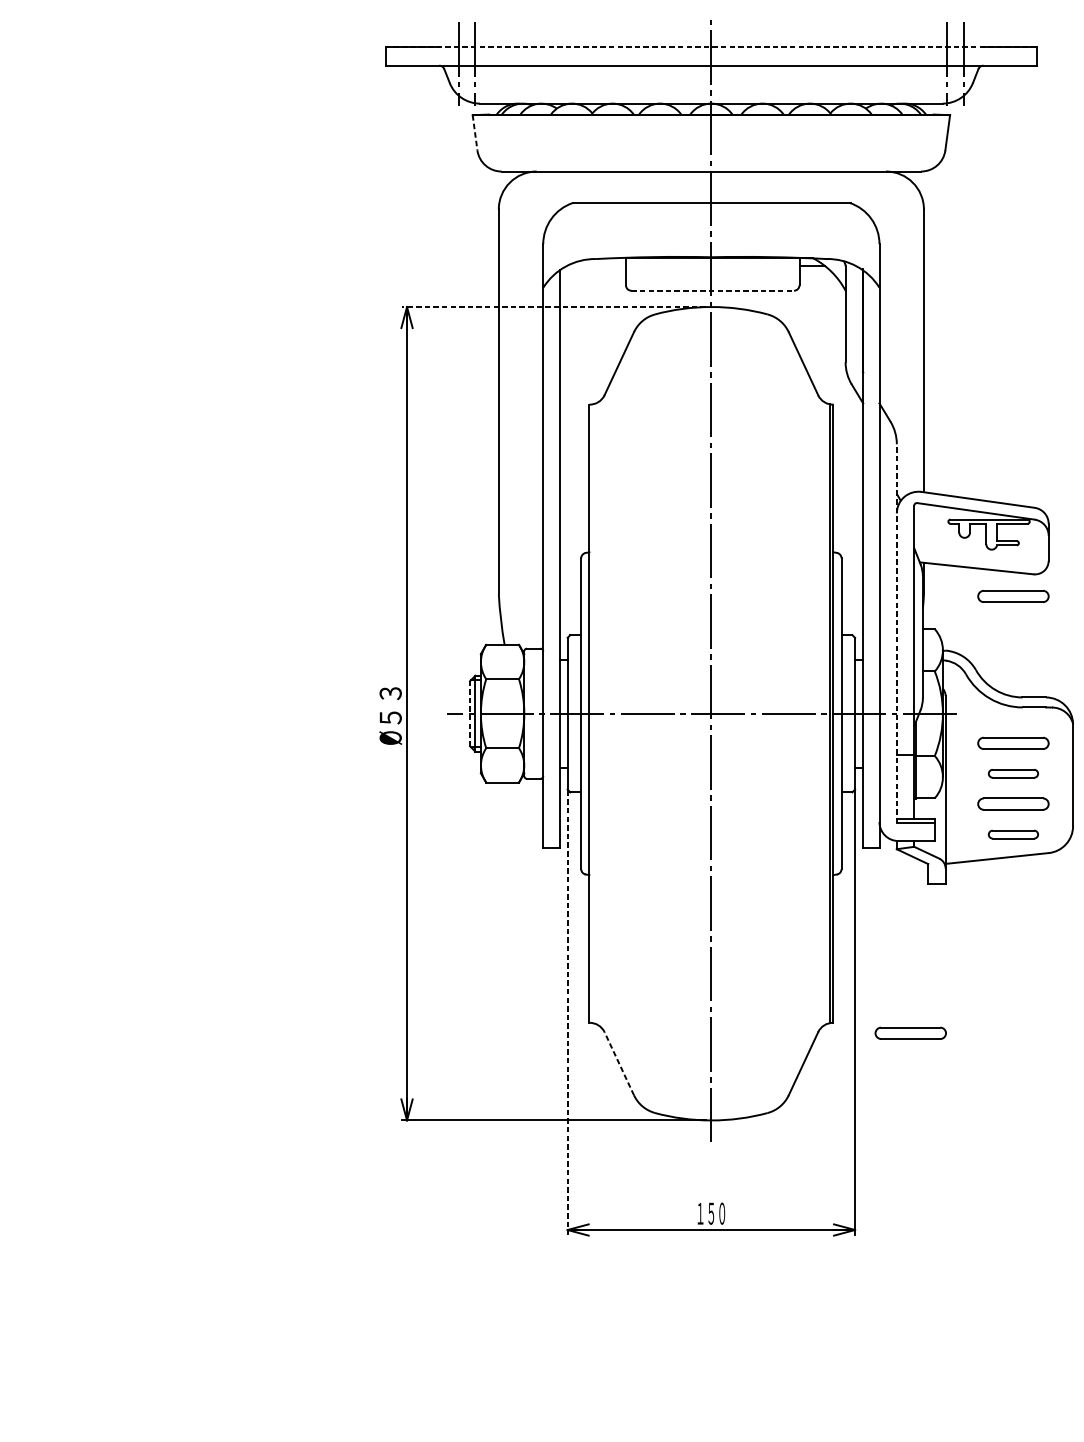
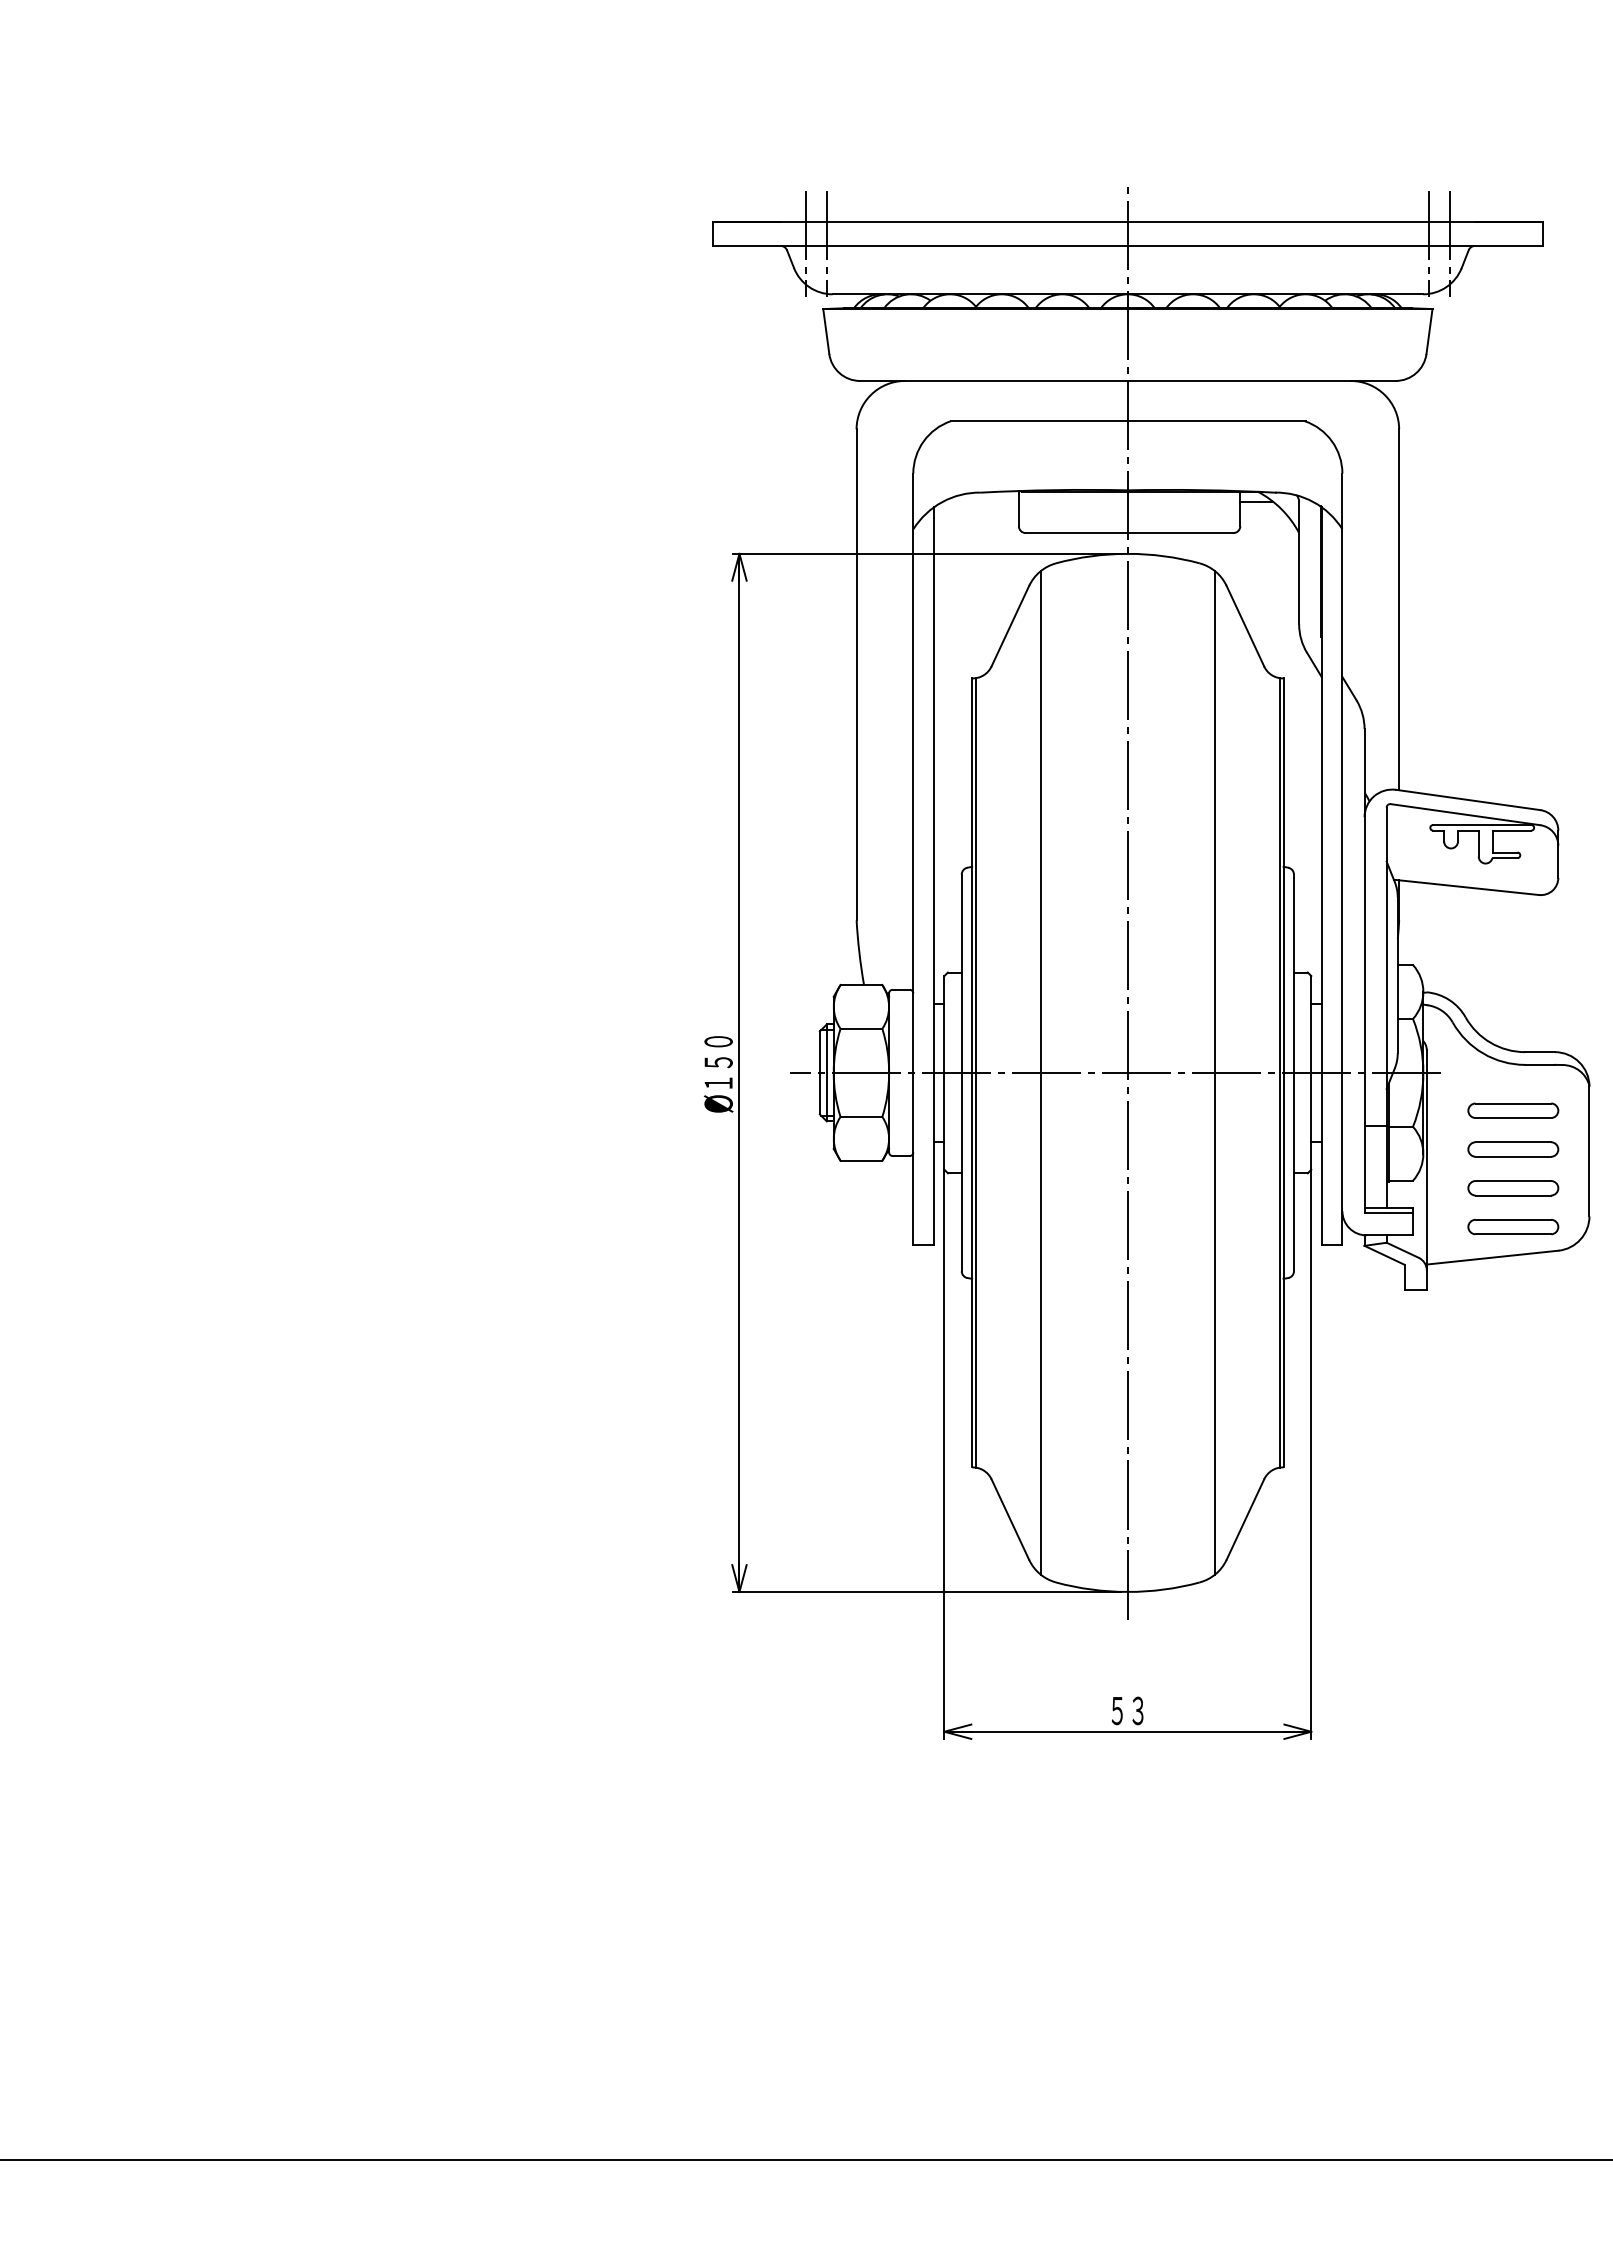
line: (711, 46) -> (1127, 221), dashed -> solid
line: (475, 132) -> (826, 331), dashed -> solid
line: (712, 291) -> (1129, 533), dashed -> solid
line: (553, 306) -> (926, 553), dashed -> solid
part: (1013, 596) -> (1513, 923), removed
line: (896, 634) -> (1364, 971), dashed -> solid
text: (390, 705) -> (718, 1062), ５３ -> １５０
line: (469, 713) -> (819, 1072), dashed -> solid
line: (592, 713) -> (976, 1072), added
line: (643, 713) -> (1041, 1072), added
line: (779, 713) -> (1214, 1072), added
part: (1013, 773) -> (1513, 1149), size x1.43
part: (1013, 834) -> (1513, 1227), size x1.43
line: (567, 1012) -> (944, 1454), dashed -> solid
part: (910, 1033) -> (1382, 1480), removed
line: (619, 1063) -> (1010, 1519), dashed -> solid
text: (711, 1213) -> (1127, 1710), １５０ -> ５３

